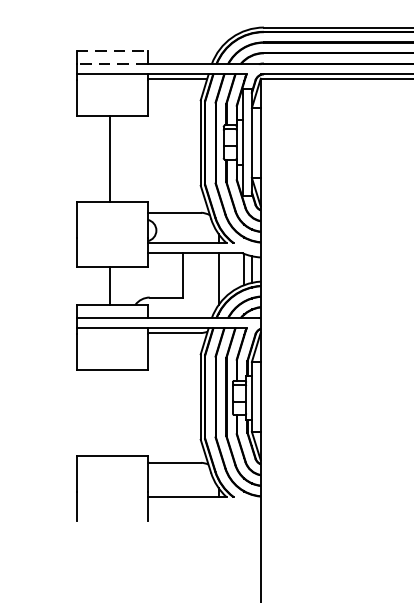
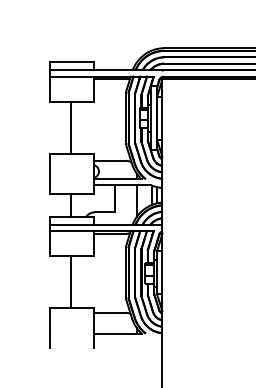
line: (112, 51) -> (72, 62), dashed -> solid
line: (112, 64) -> (72, 70), dashed -> solid
line: (109, 412) -> (70, 282), added

